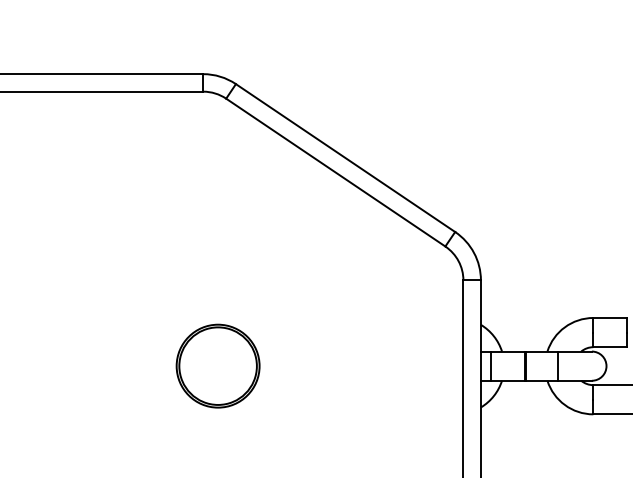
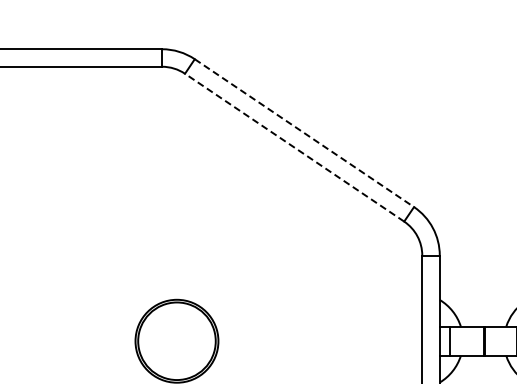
line: (345, 158) -> (304, 133), solid -> dashed
line: (335, 172) -> (294, 147), solid -> dashed

